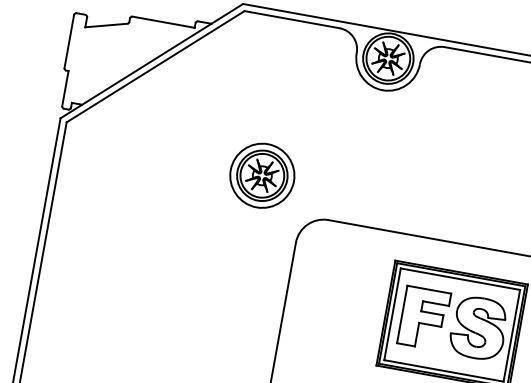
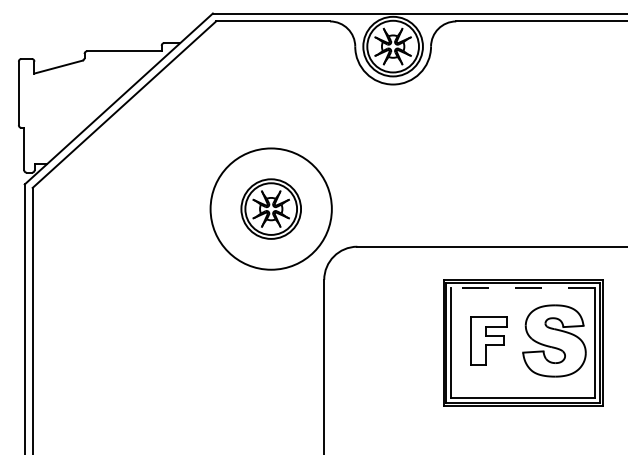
circle: (262, 176) -> (271, 209), size x1.6
line: (460, 278) -> (523, 287), solid -> dashed
part: (423, 317) -> (488, 340), size x0.7

